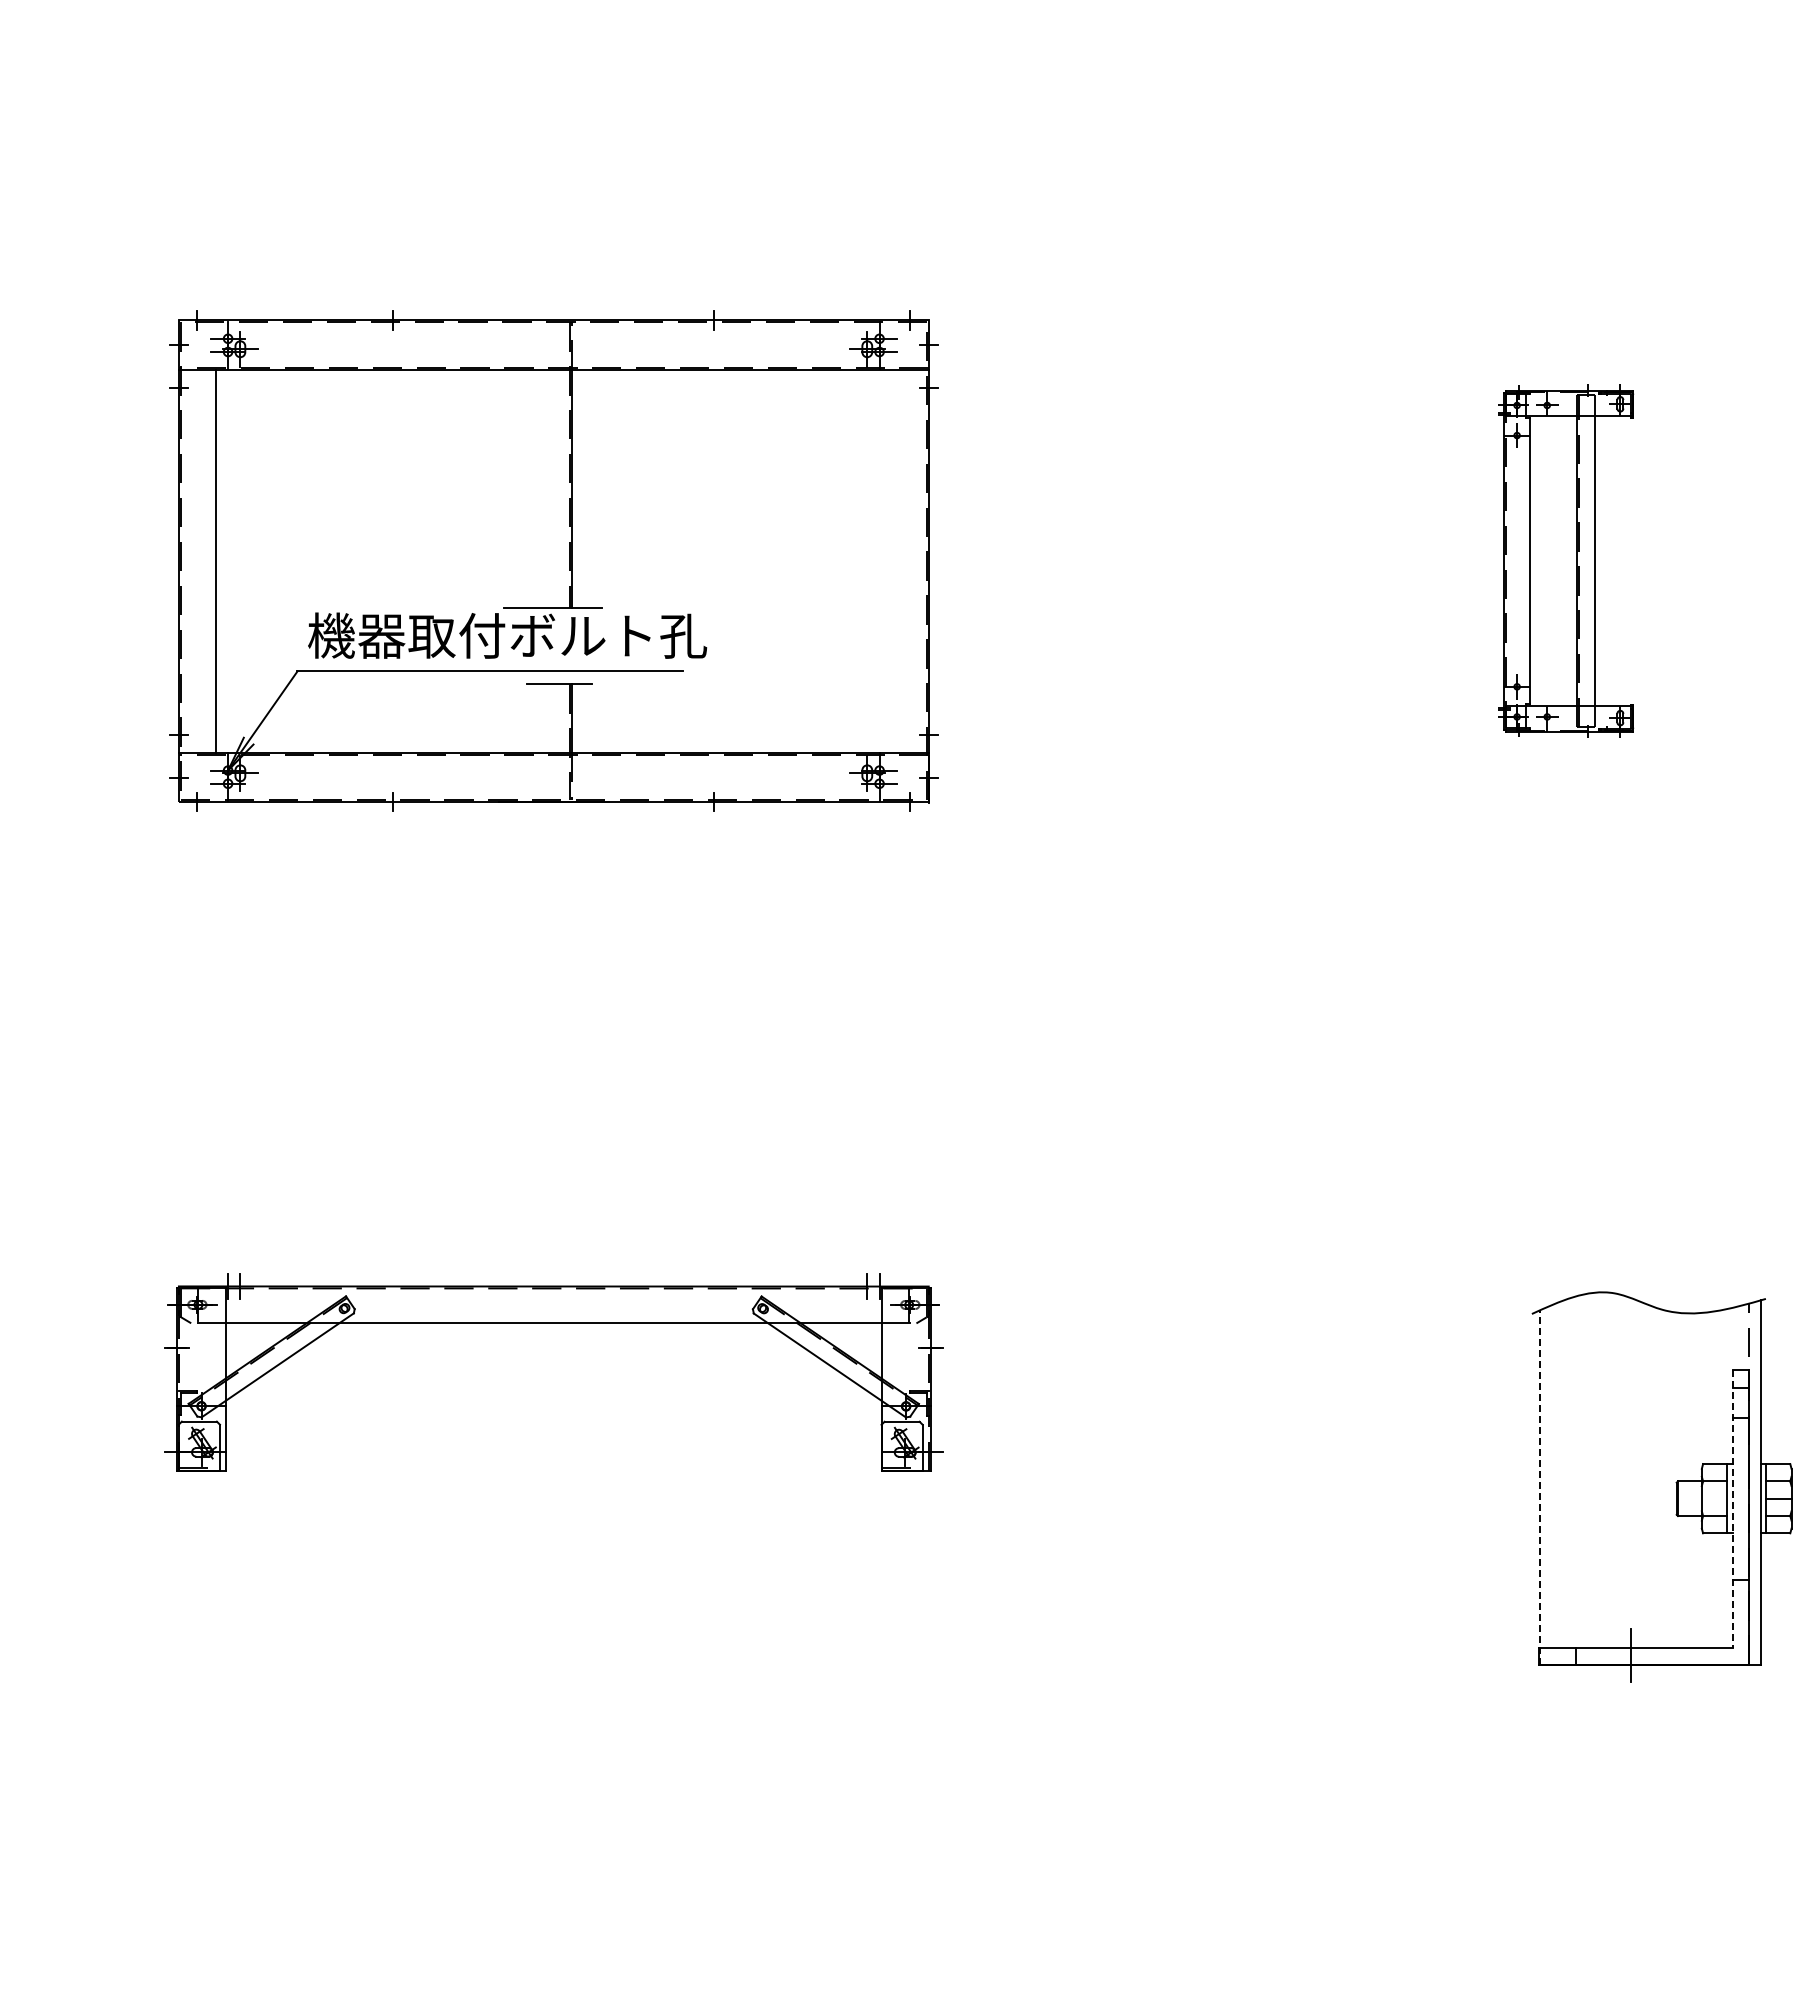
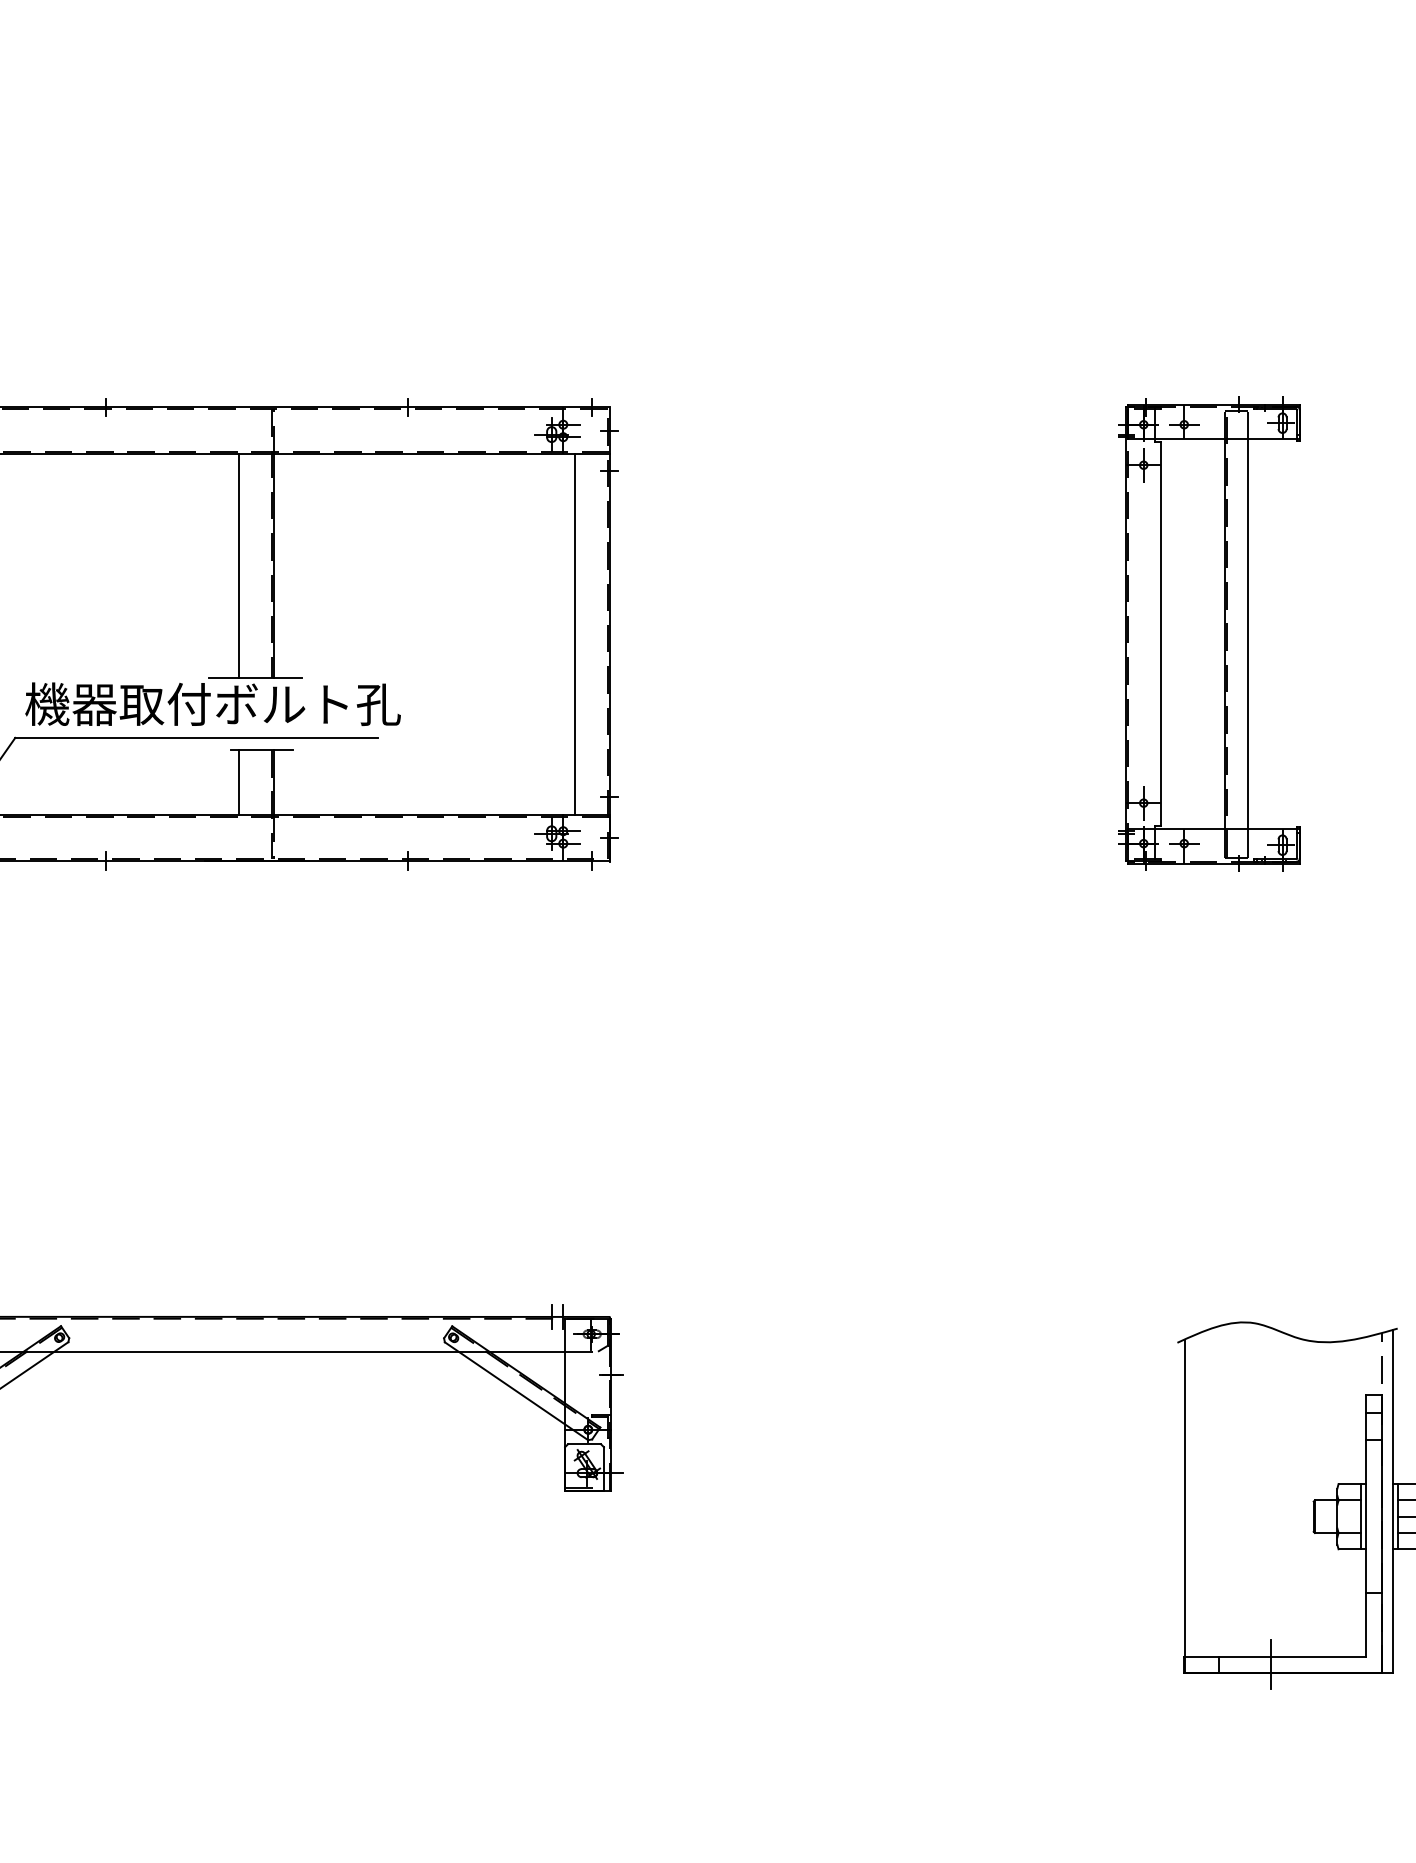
line: (535, 488) -> (239, 565), added
part: (1565, 560) -> (1209, 633), size x1.43
line: (891, 561) -> (574, 634), added
line: (535, 718) -> (239, 782), added
line: (1539, 1487) -> (1184, 1506), dashed -> solid
line: (1732, 1509) -> (1366, 1526), dashed -> solid

